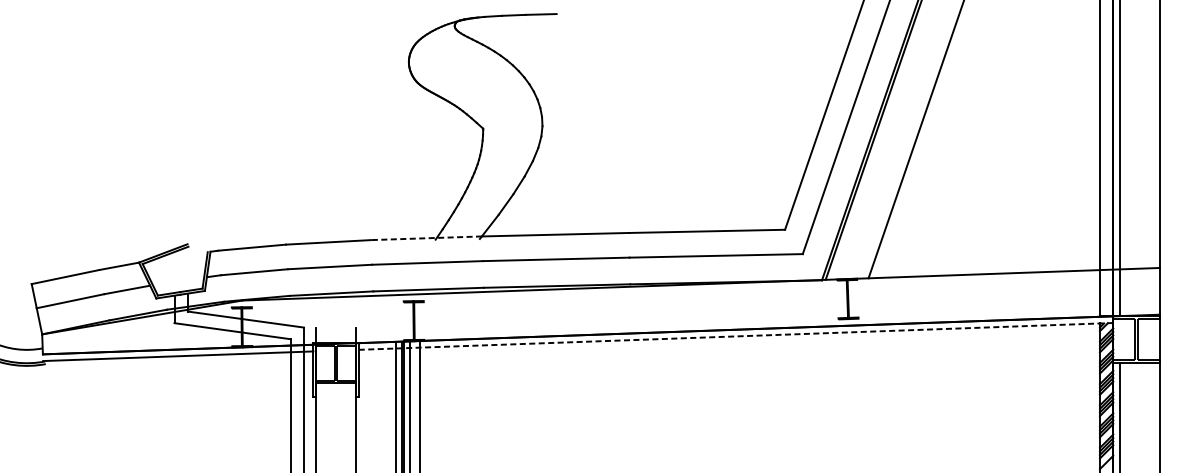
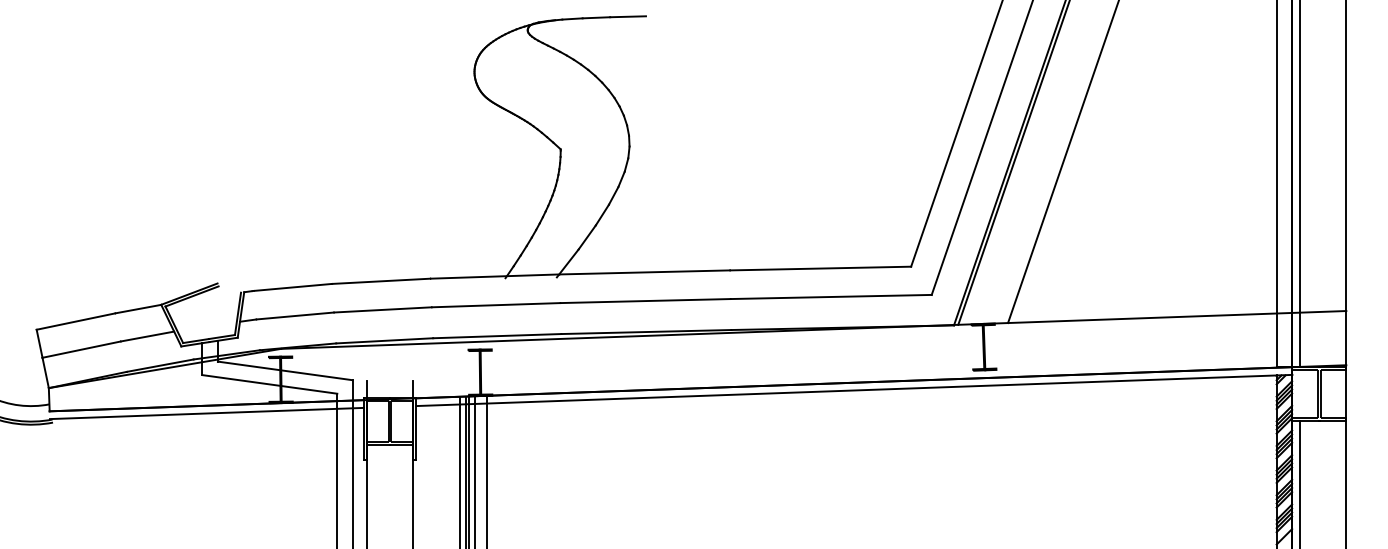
line: (426, 238) -> (494, 276), dashed -> solid
line: (736, 336) -> (854, 390), dashed -> solid

